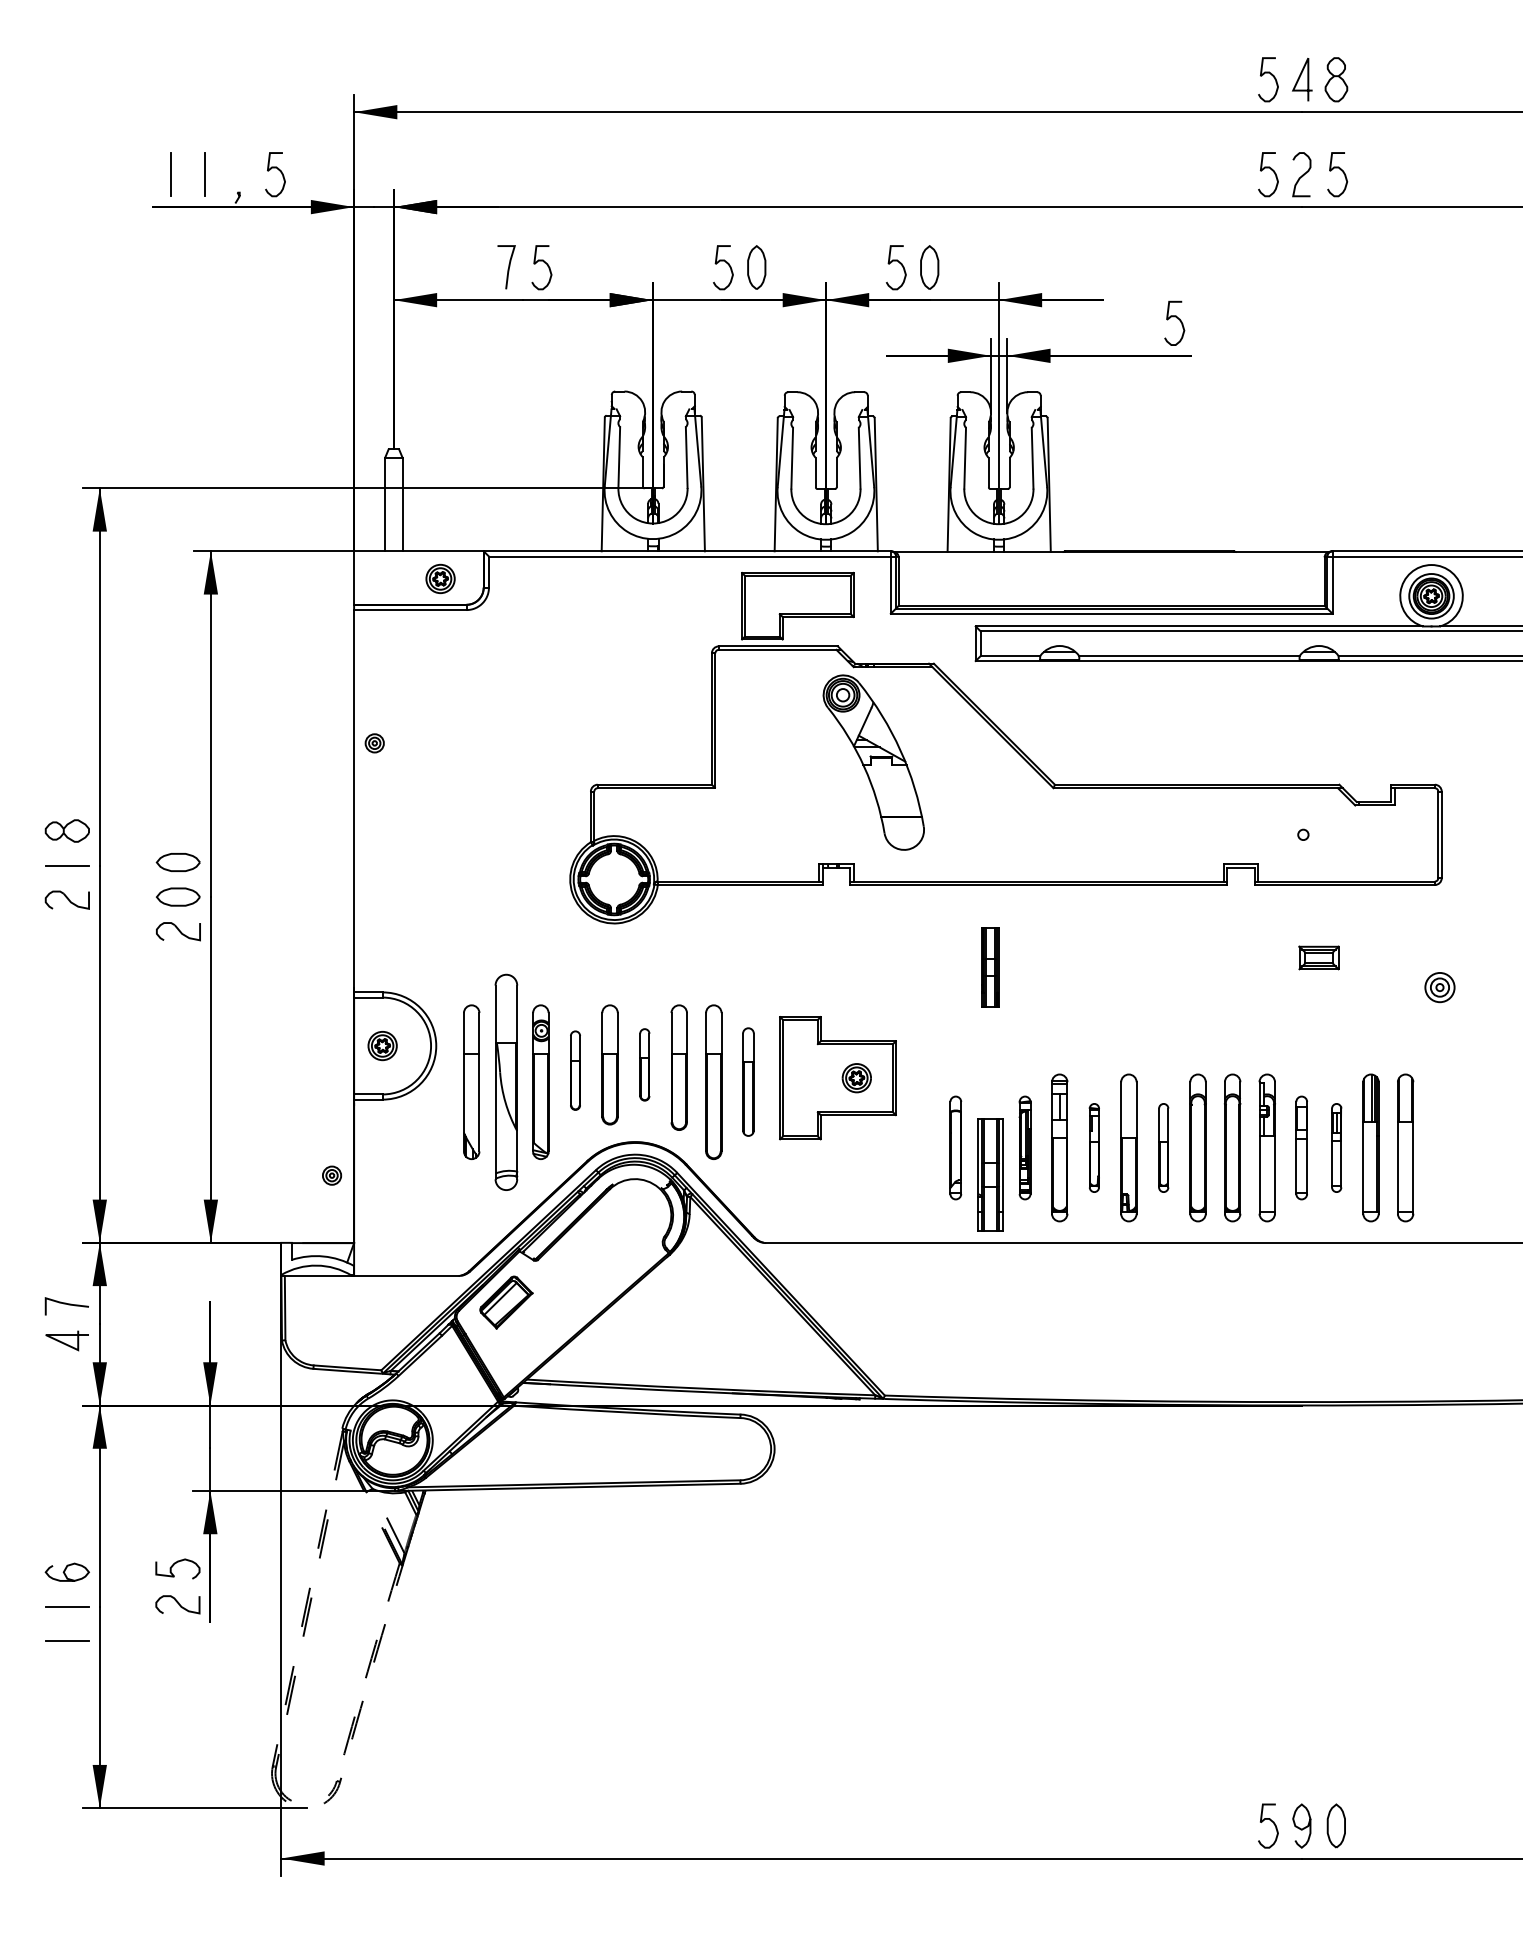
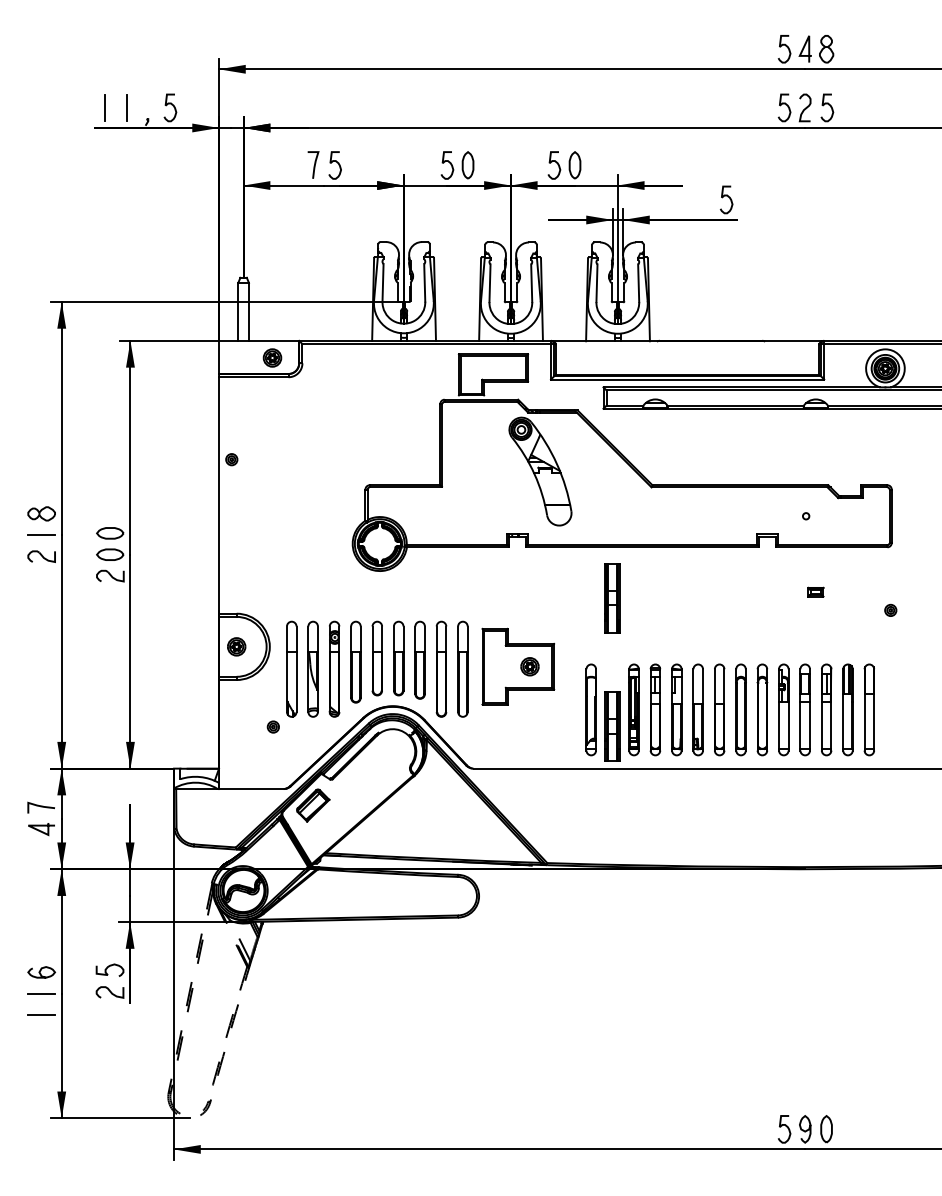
part: (1318, 956) -> (815, 591), size x0.62
part: (990, 967) -> (612, 598), size x1.43
part: (1439, 985) -> (890, 609), size x0.62
part: (644, 1064) -> (398, 658), size x1.67
part: (574, 1069) -> (355, 661), size x1.67
part: (505, 1080) -> (312, 668), size x0.71
part: (747, 1080) -> (462, 668), size x1.43
part: (954, 1147) -> (590, 709), size x1.43
part: (1024, 1147) -> (633, 709), size x1.43
part: (1093, 1147) -> (676, 709), size x1.67
part: (1163, 1147) -> (719, 709), size x1.67
part: (1300, 1147) -> (804, 709), size x1.43
part: (1336, 1147) -> (826, 709), size x1.67
part: (330, 1174) -> (272, 726), moved

